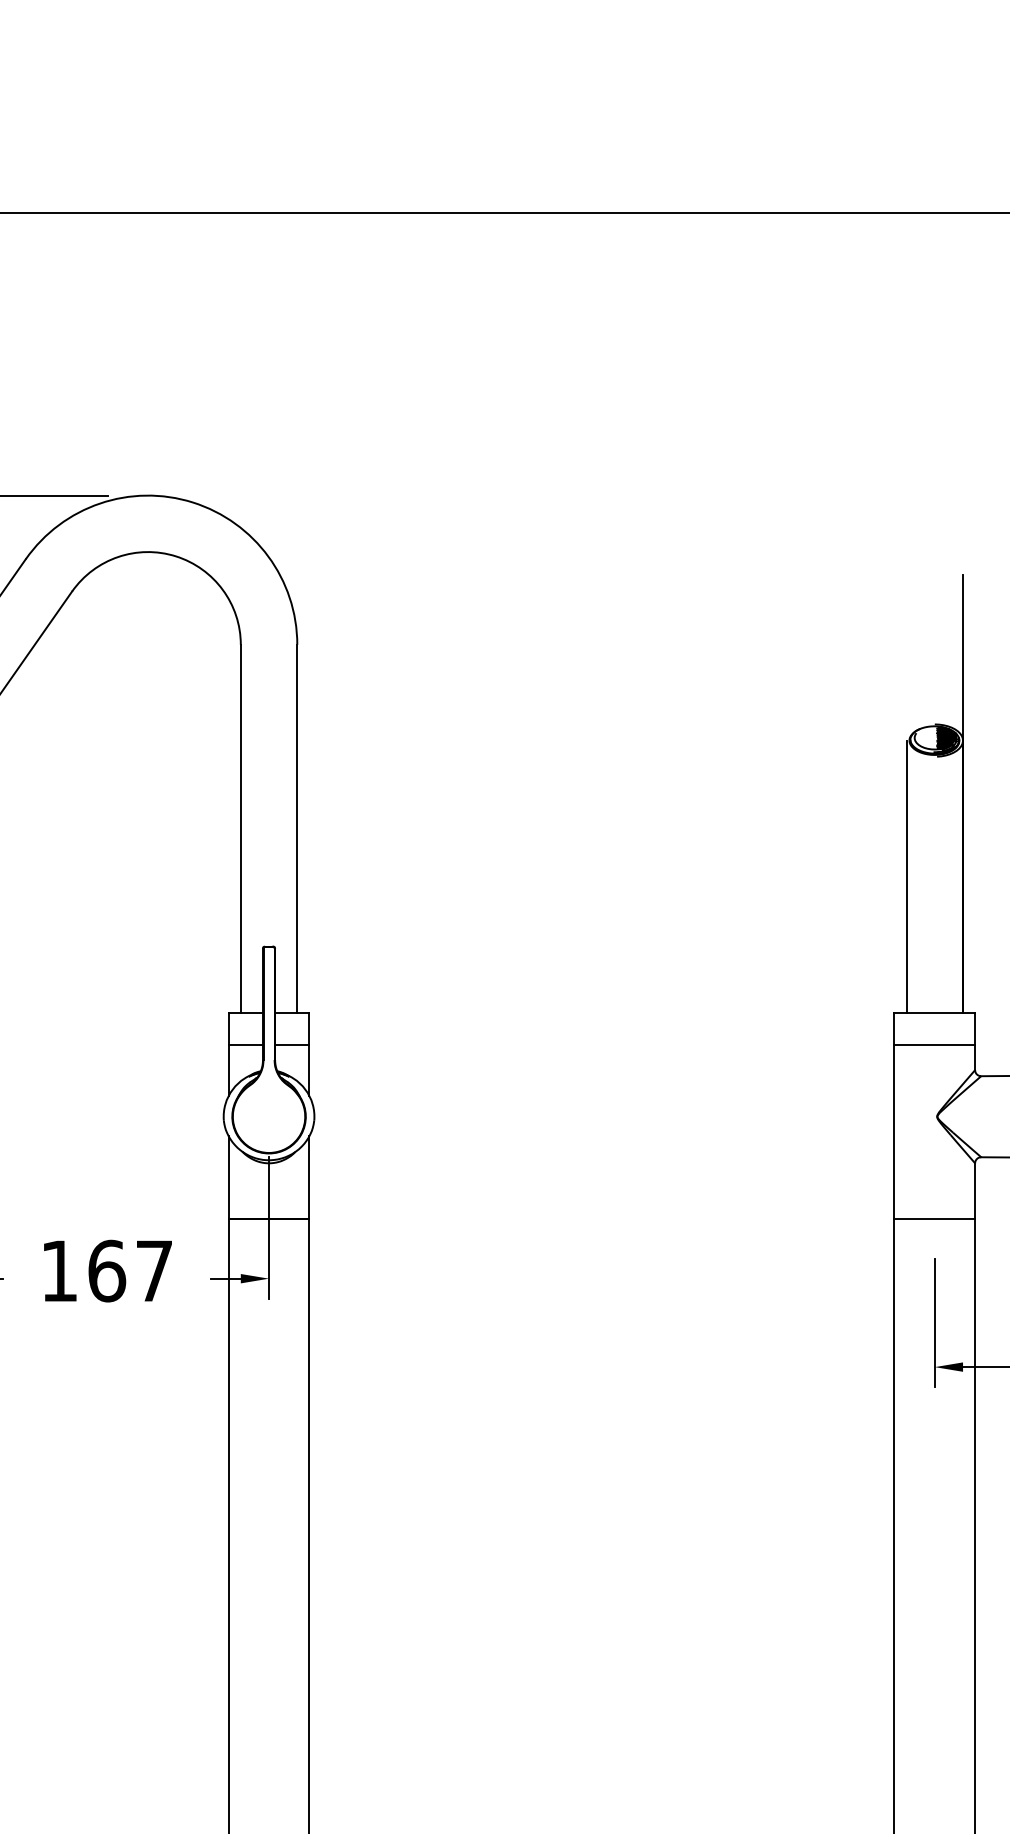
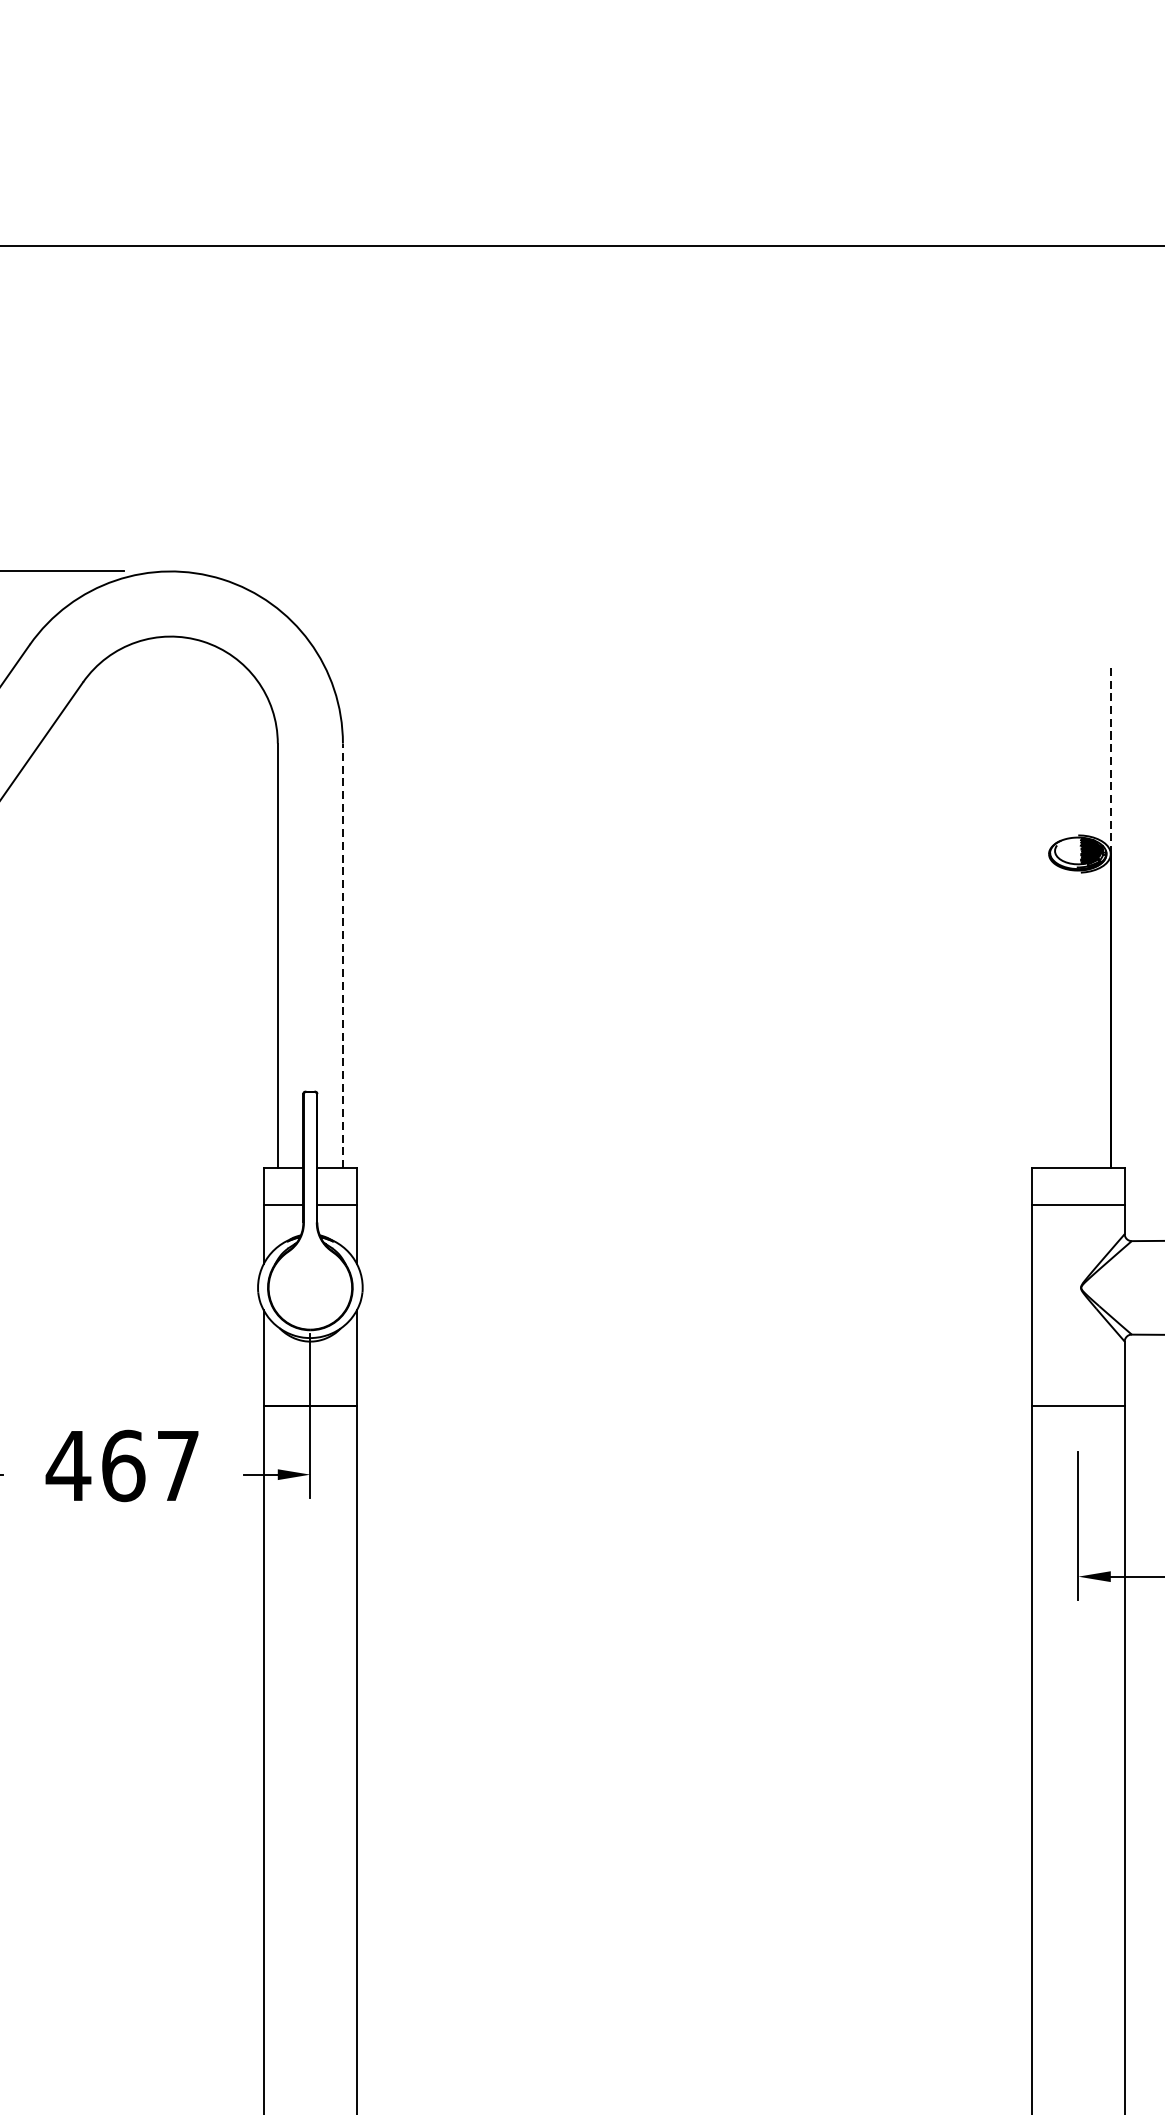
line: (963, 658) -> (1111, 759), solid -> dashed
line: (297, 828) -> (343, 955), solid -> dashed
line: (906, 876) -> (1045, 1010), removed
text: (59, 1270) -> (68, 1465), 167 -> 467

